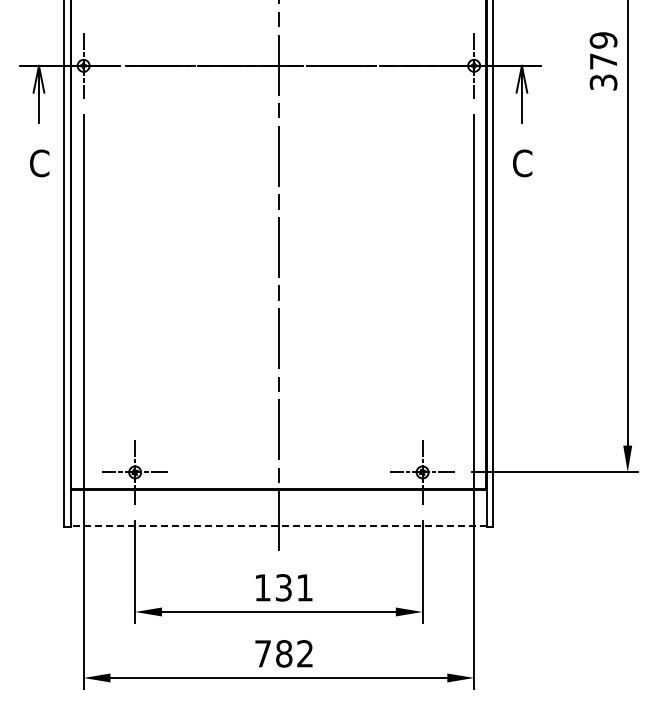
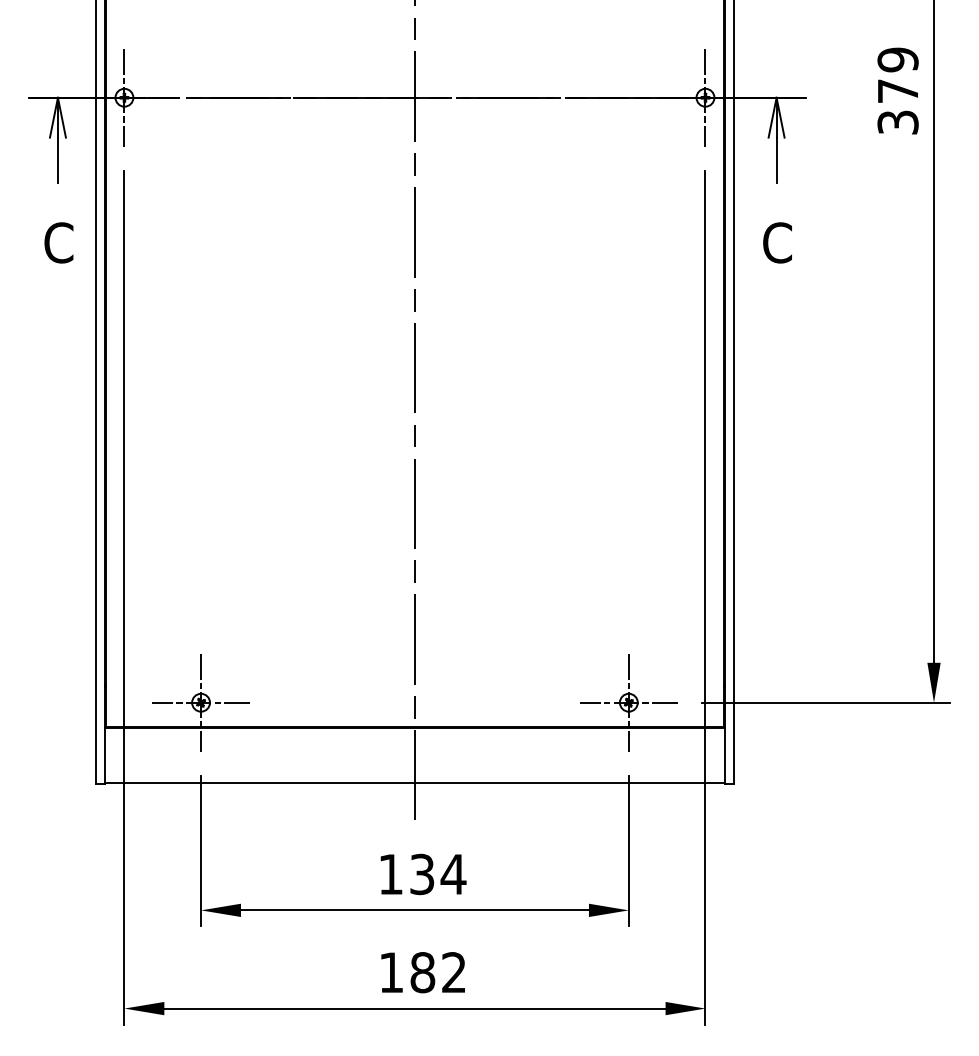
line: (278, 526) -> (414, 783), dashed -> solid
text: (304, 587) -> (453, 873), 131 -> 134
text: (262, 653) -> (390, 972), 782 -> 182

